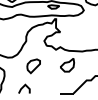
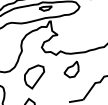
part: (33, 66) -> (34, 77), size x1.43

